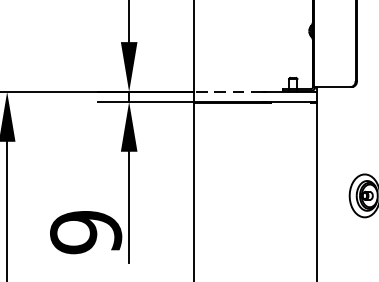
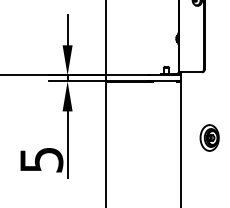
line: (228, 92) -> (127, 75), dashed -> solid
text: (85, 233) -> (41, 160), 9 -> 5

